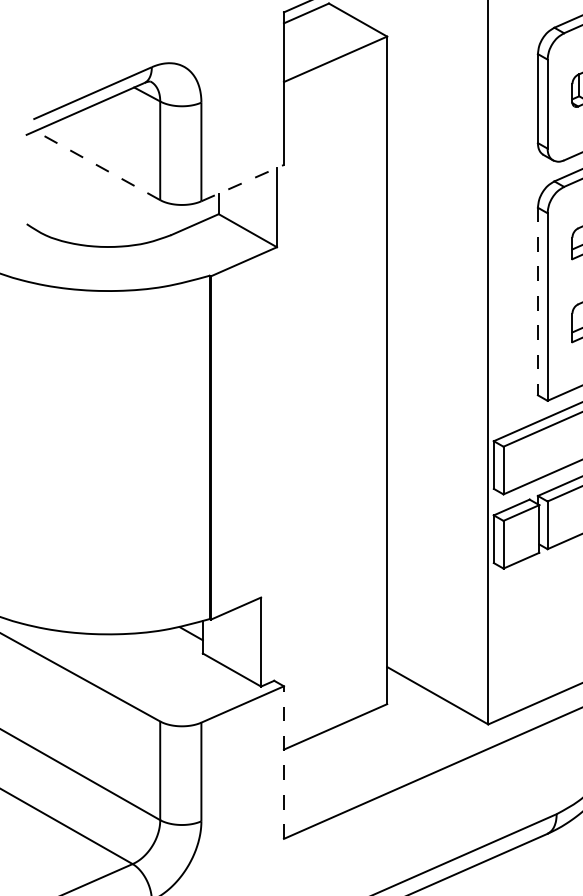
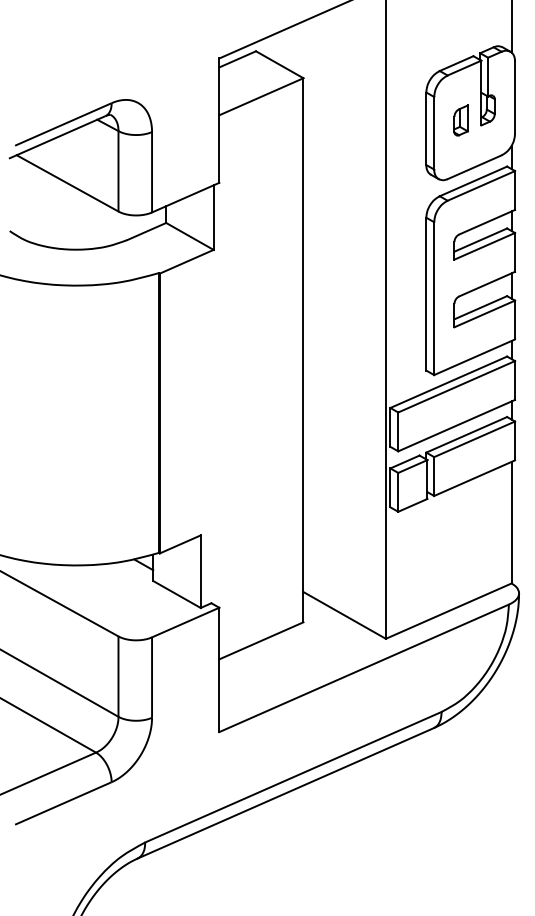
line: (97, 165) -> (67, 183), dashed -> solid
line: (242, 182) -> (185, 197), dashed -> solid
line: (538, 301) -> (426, 294), dashed -> solid
line: (284, 762) -> (219, 669), dashed -> solid

